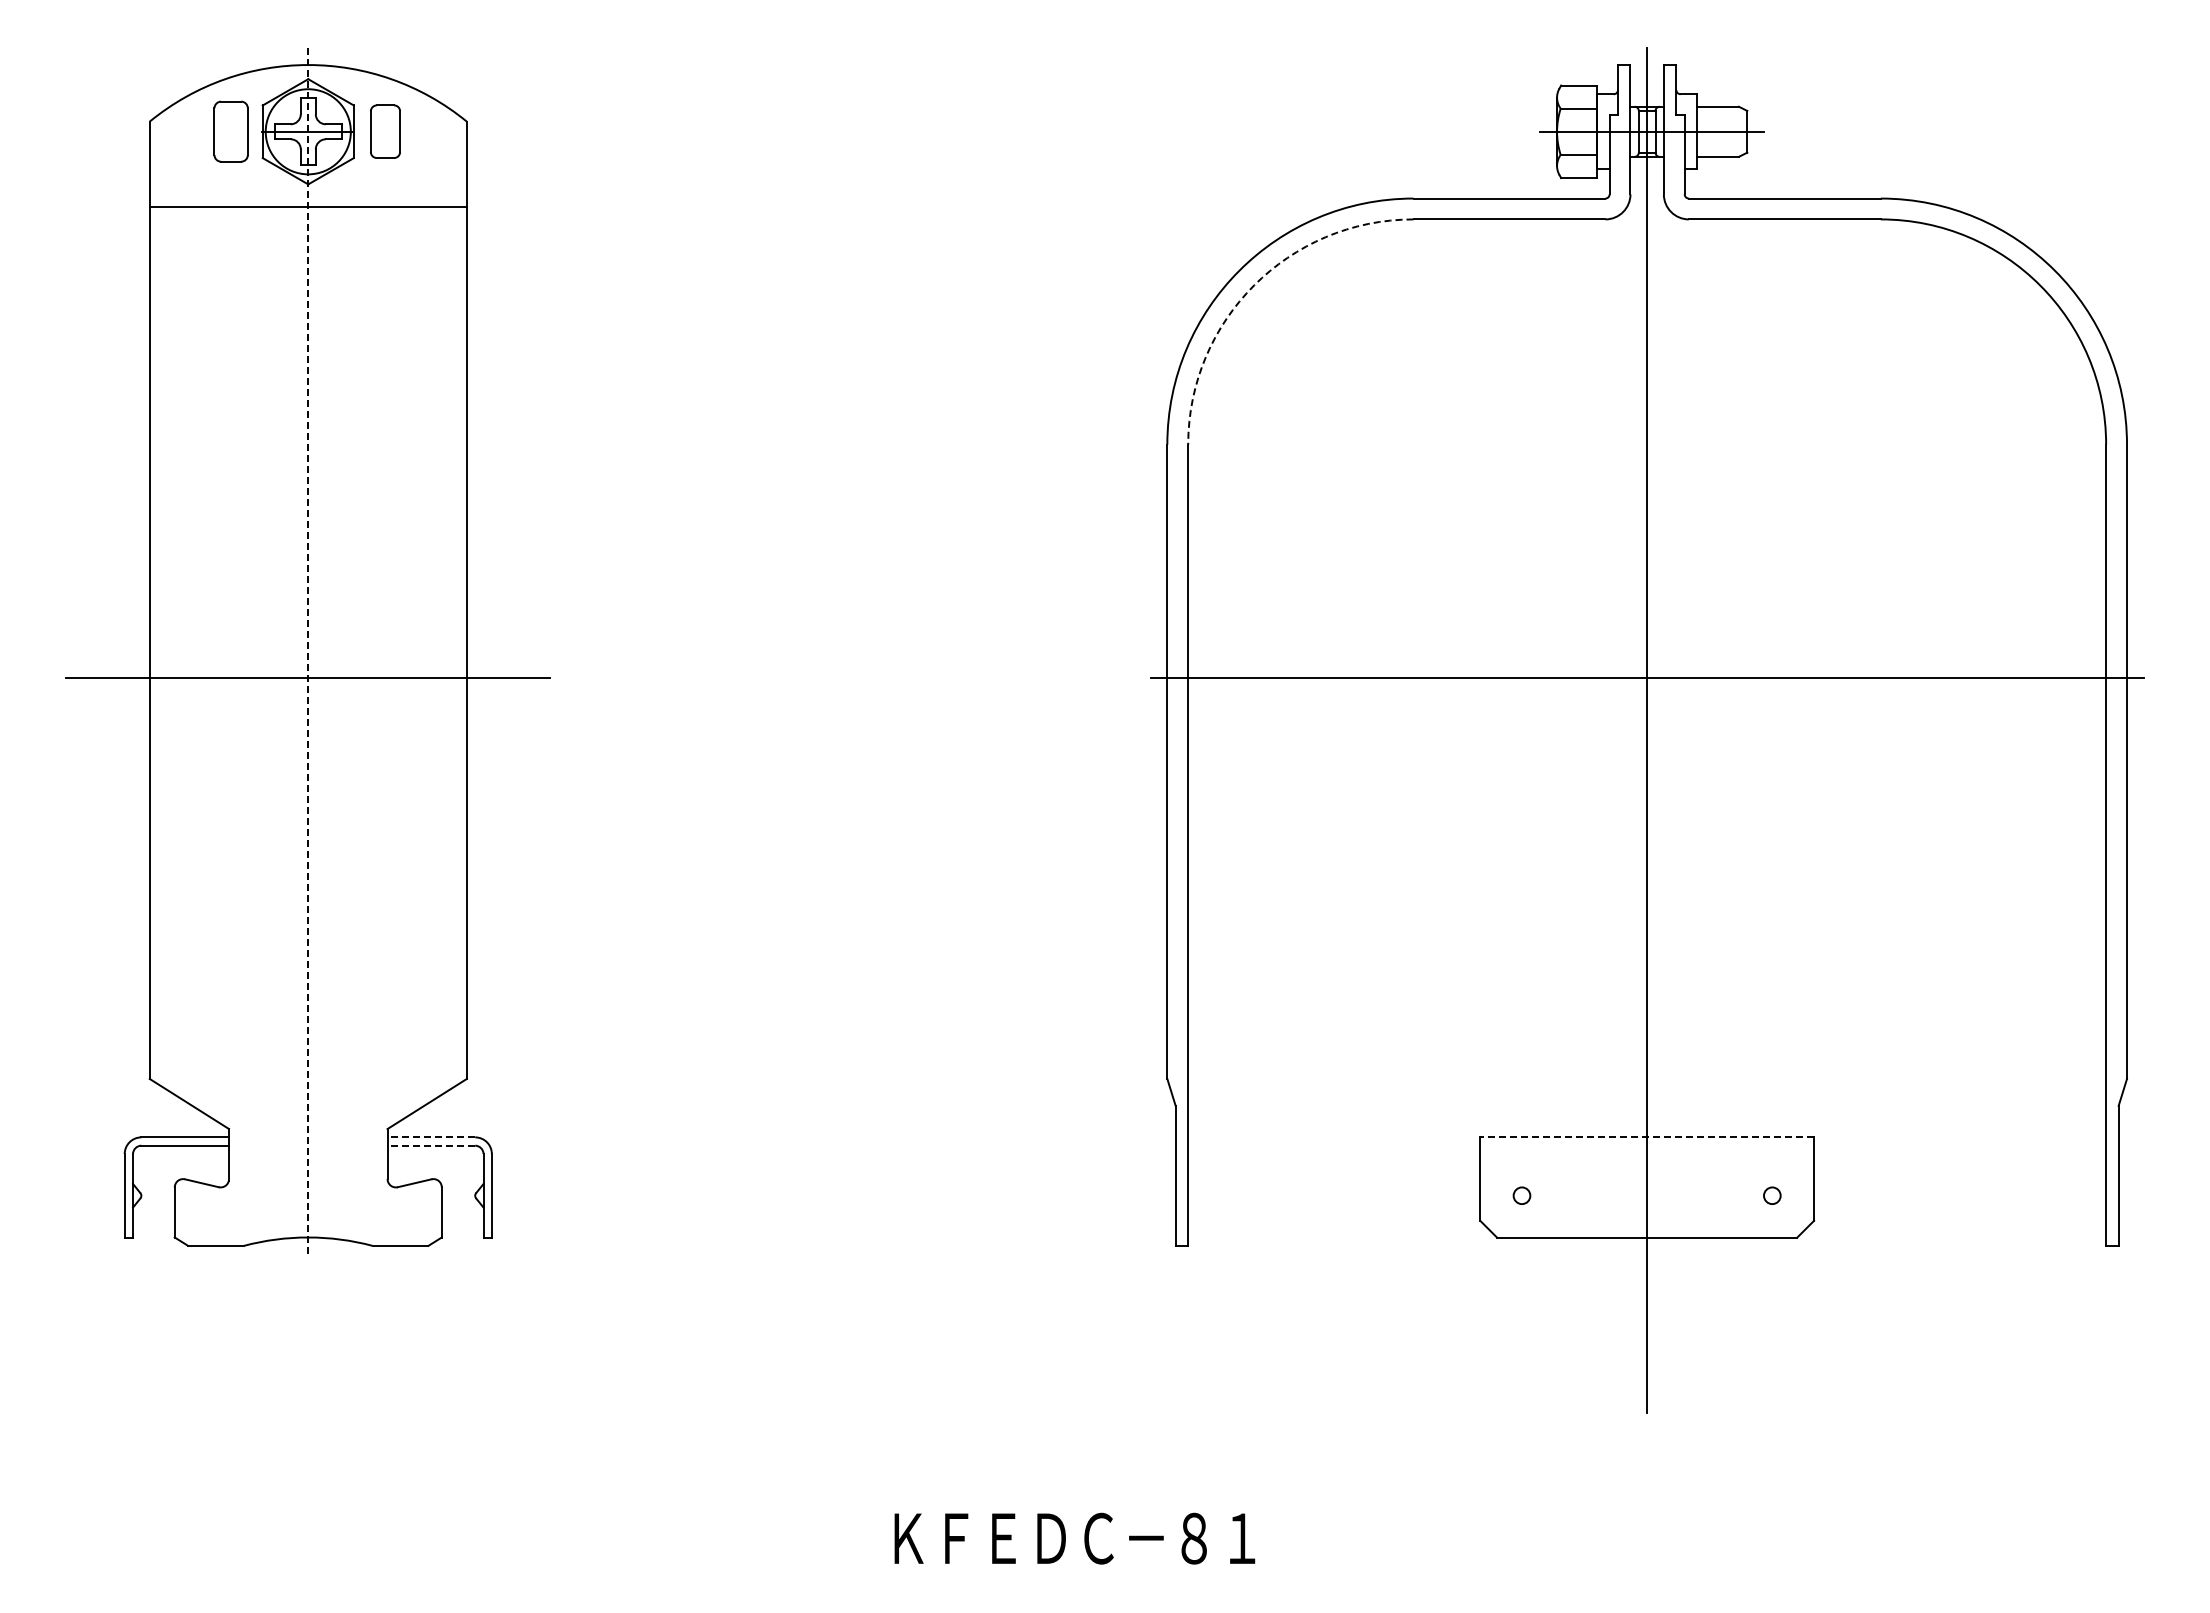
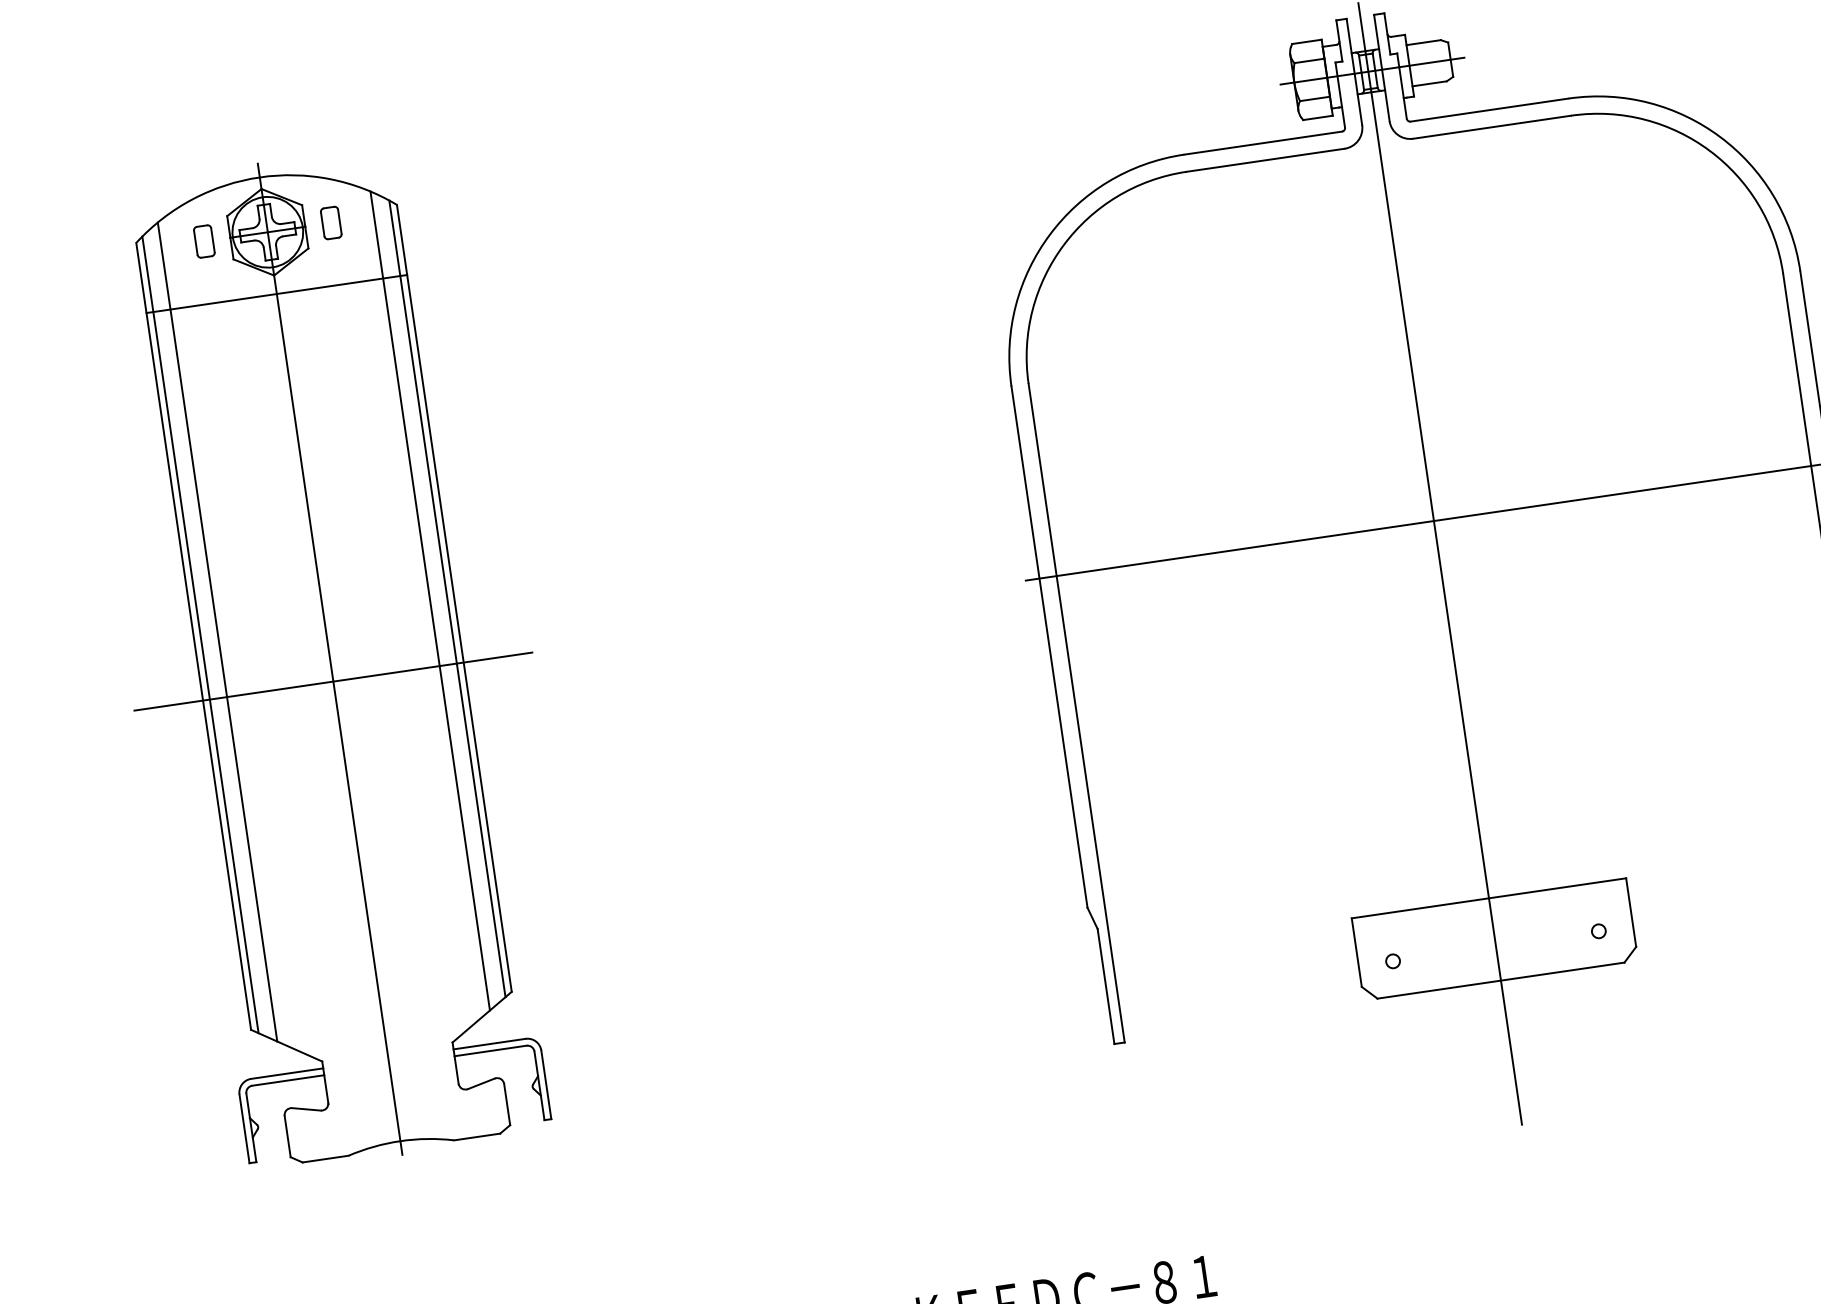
part: (230, 131) -> (203, 241), size x0.62
part: (385, 131) -> (331, 222), size x0.71
arc: (1254, 285) -> (1064, 245), dashed -> solid
line: (158, 599) -> (200, 634), added
line: (178, 599) -> (217, 632), added
line: (437, 599) -> (430, 601), added
line: (458, 599) -> (447, 598), added
line: (308, 651) -> (330, 659), dashed -> solid
line: (431, 1137) -> (489, 1044), dashed -> solid
line: (1647, 1137) -> (1489, 898), dashed -> solid
line: (431, 1145) -> (490, 1050), dashed -> solid

